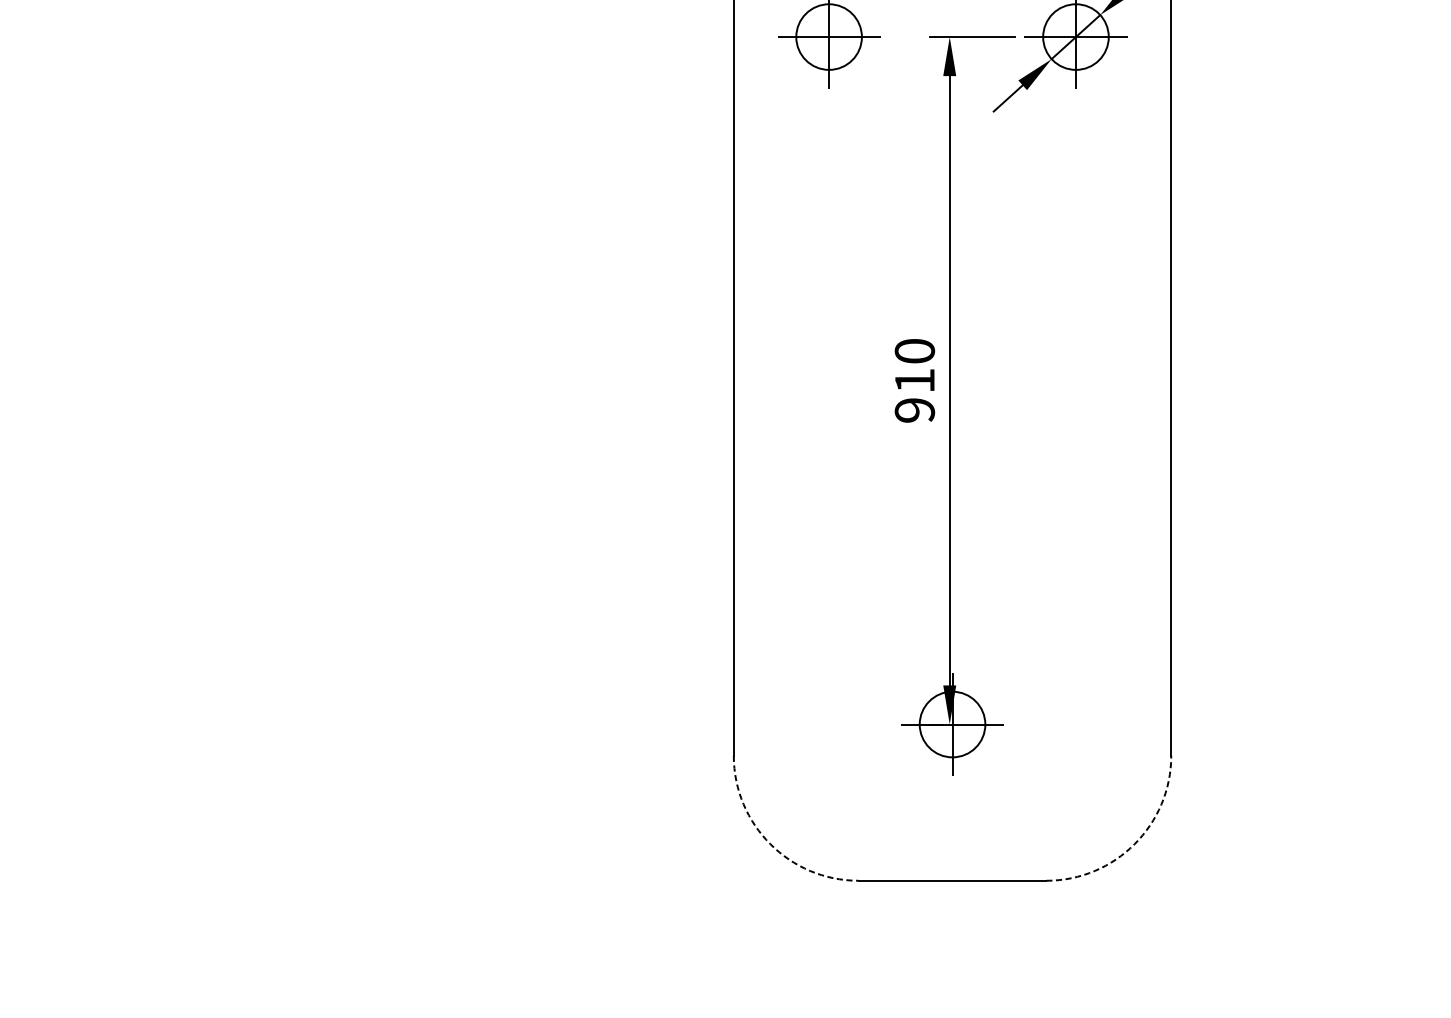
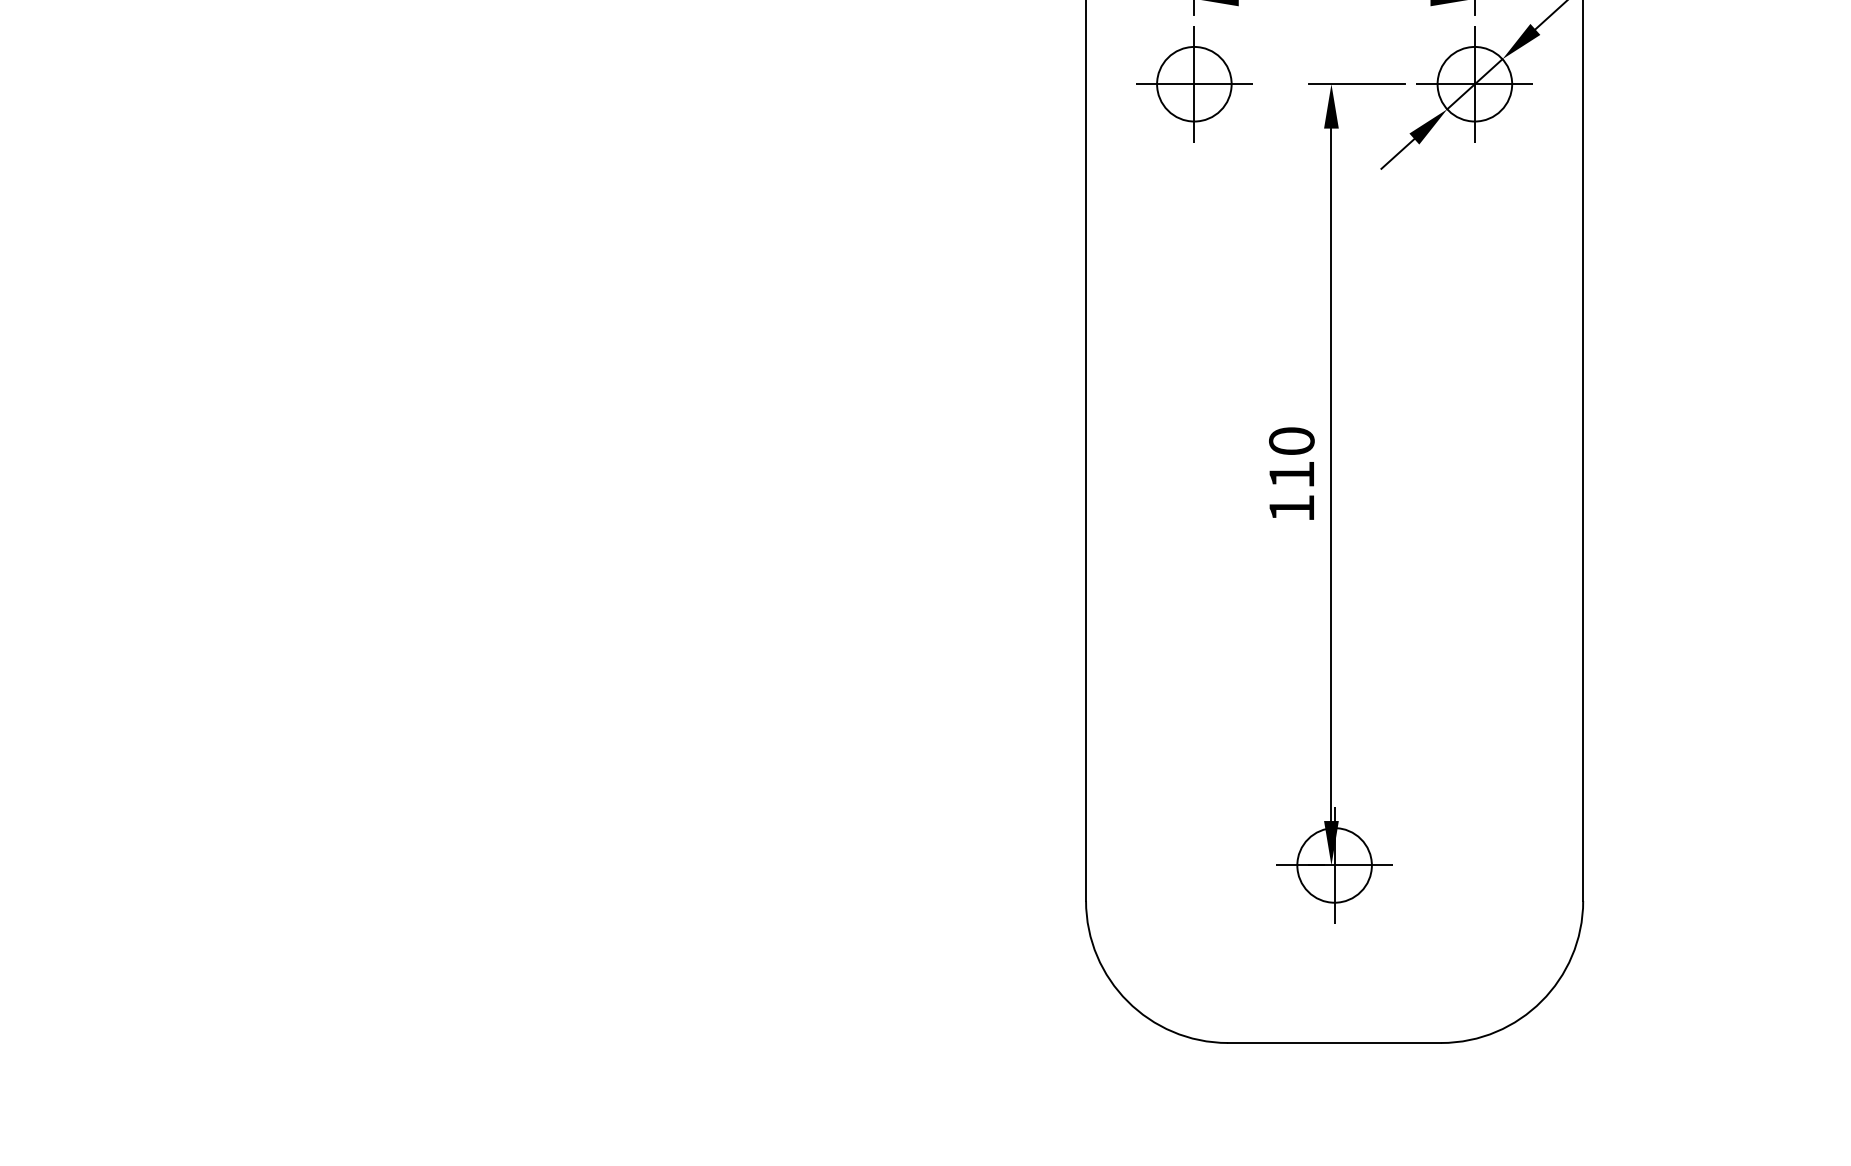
text: (914, 410) -> (1291, 508), 910 -> 110
arc: (770, 844) -> (1127, 1001), dashed -> solid
arc: (1134, 844) -> (1541, 1001), dashed -> solid

